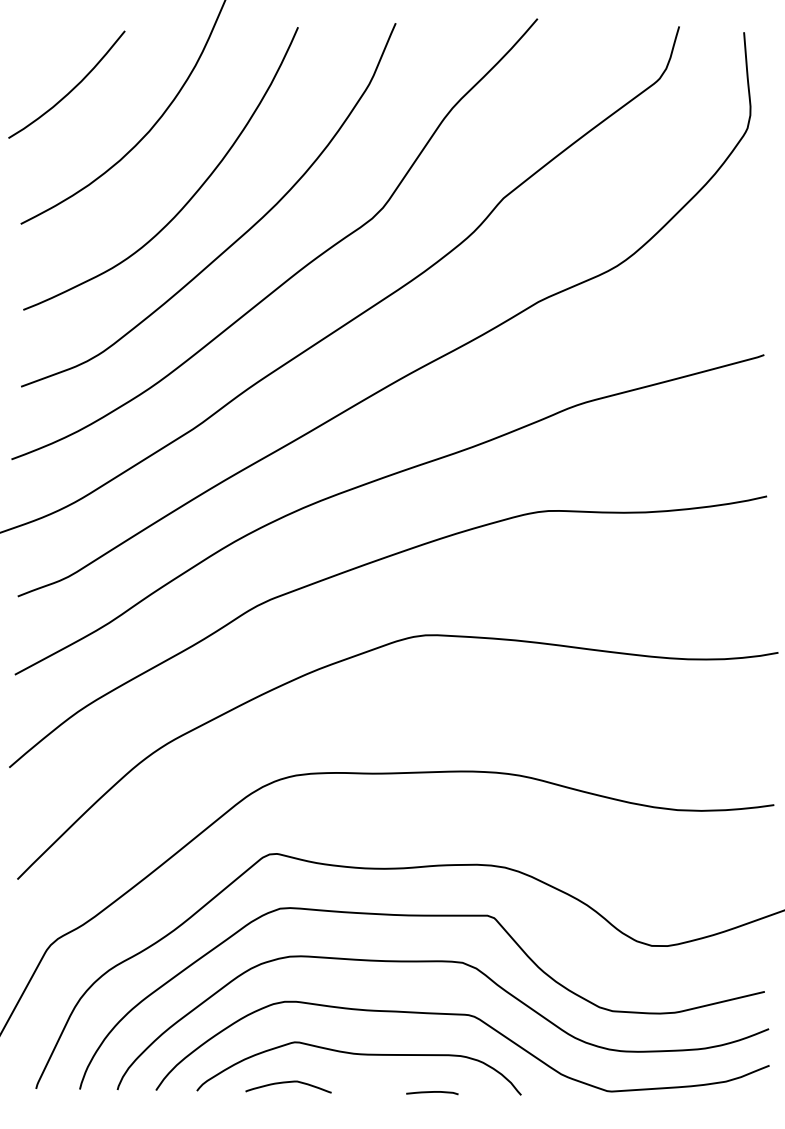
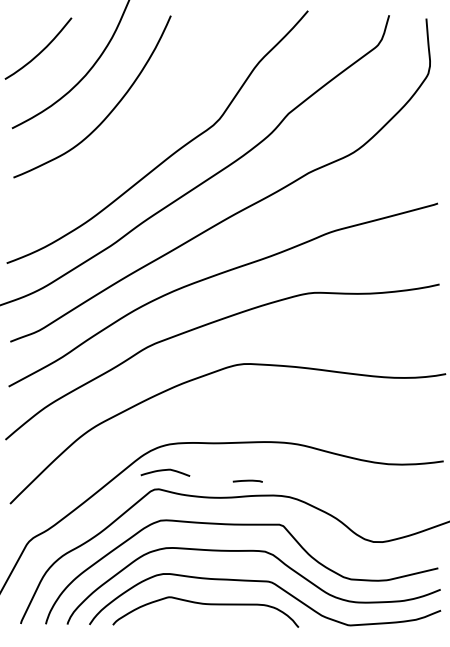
curve: (234, 239) -> (134, 137), removed
curve: (288, 1082) -> (165, 470), moved
line: (431, 1091) -> (247, 480), moved

